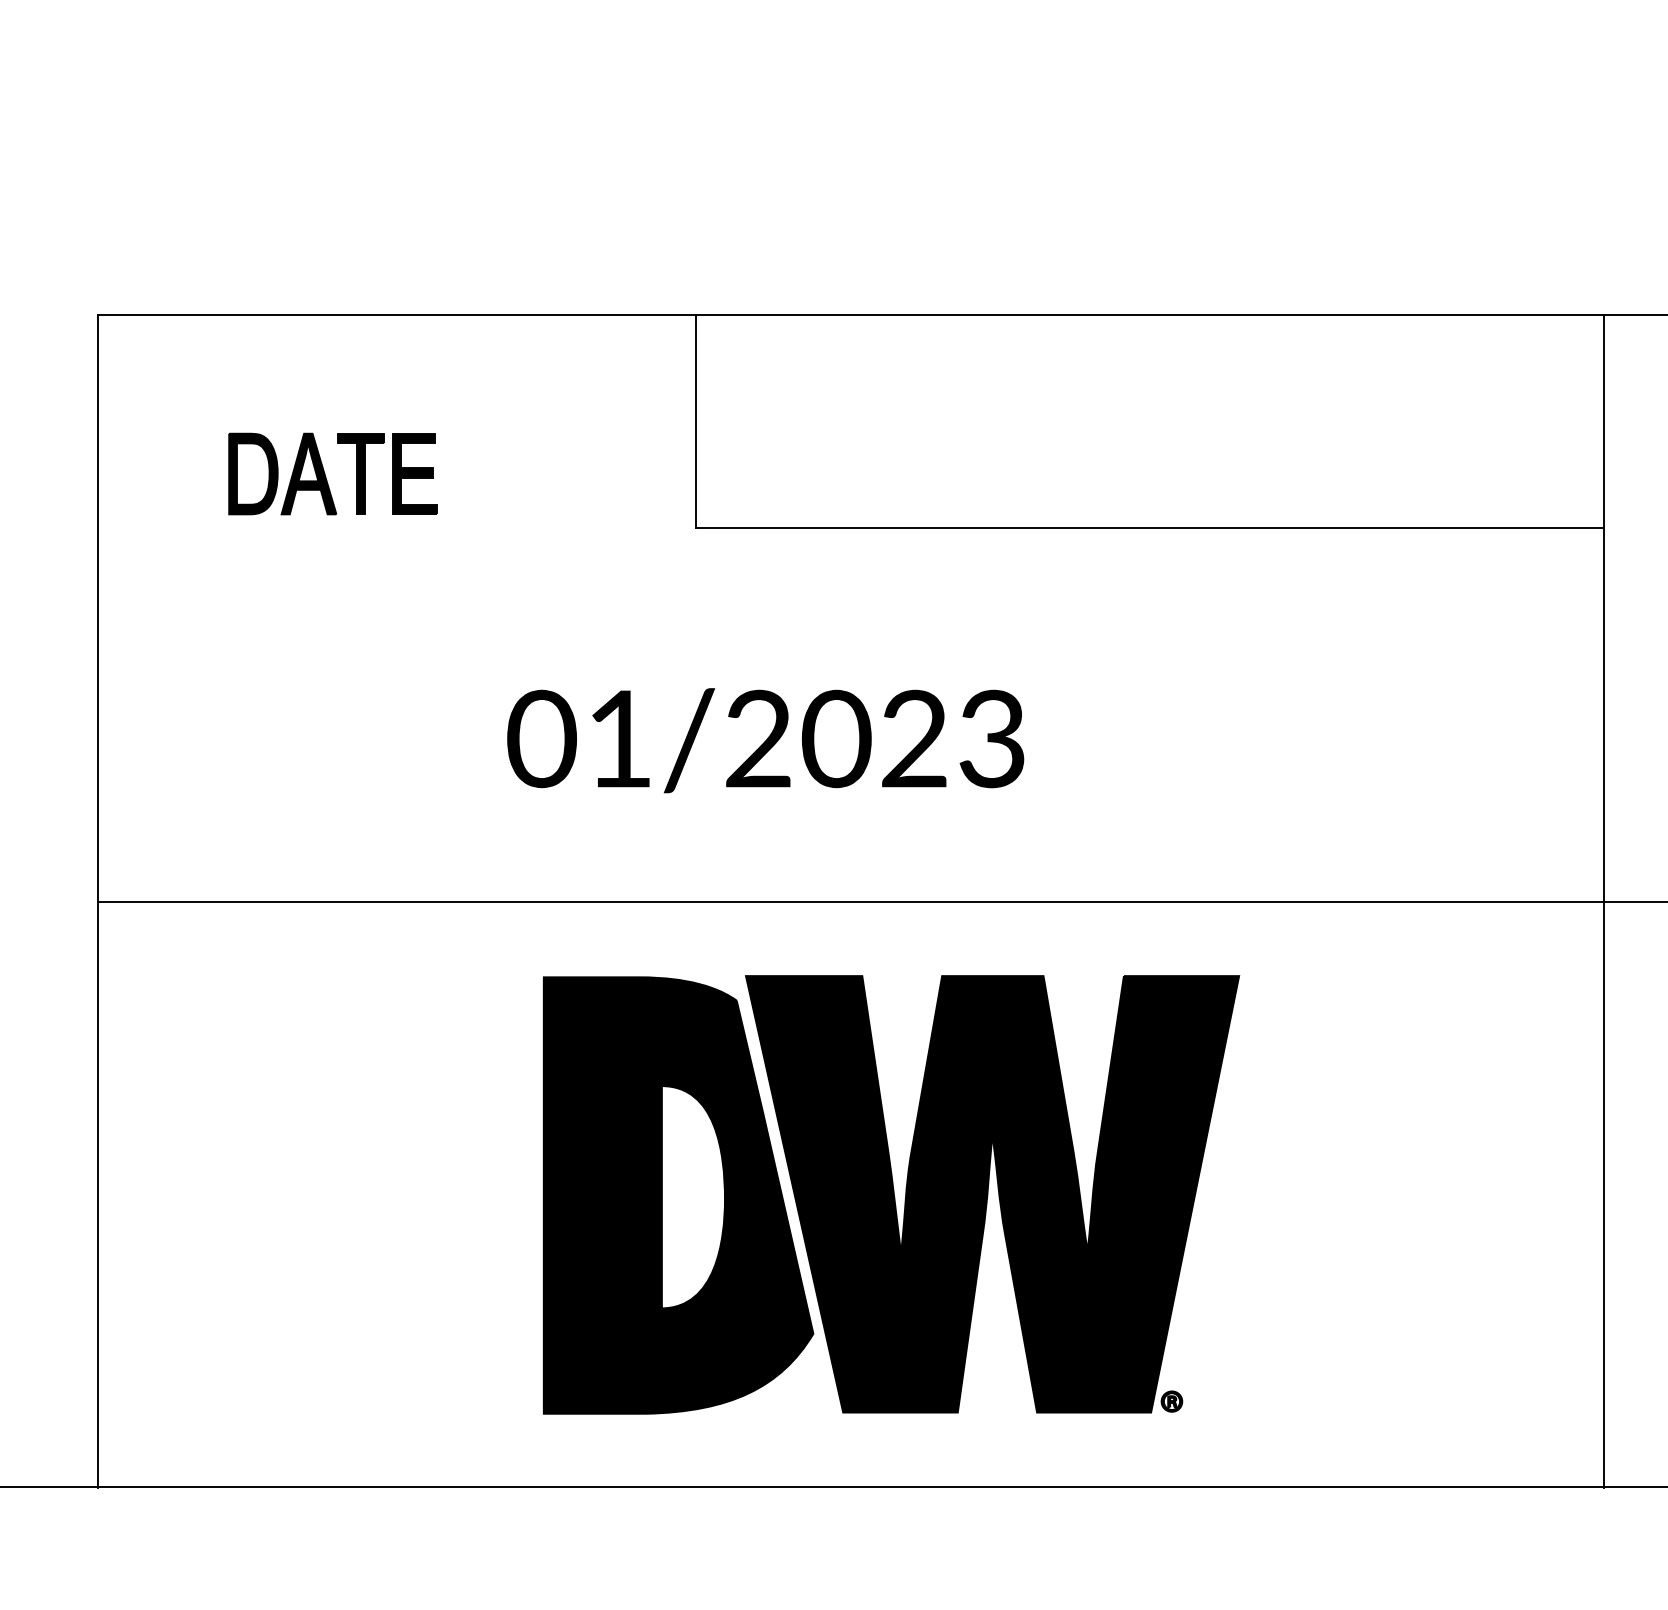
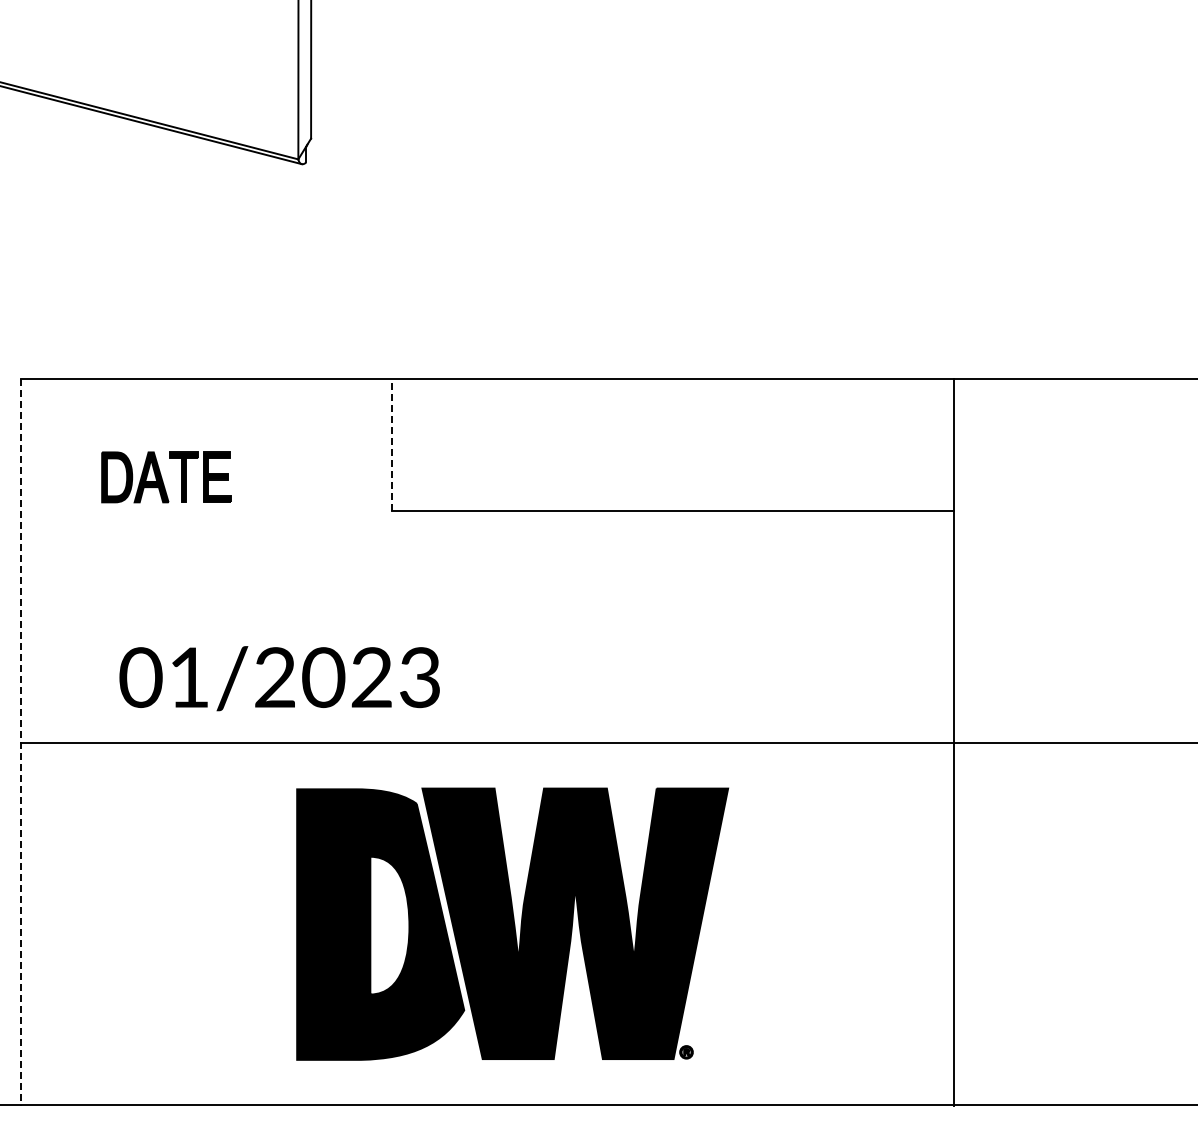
line: (696, 420) -> (391, 444), solid -> dashed
text: (765, 740) -> (279, 678), moved
line: (97, 901) -> (20, 742), solid -> dashed

